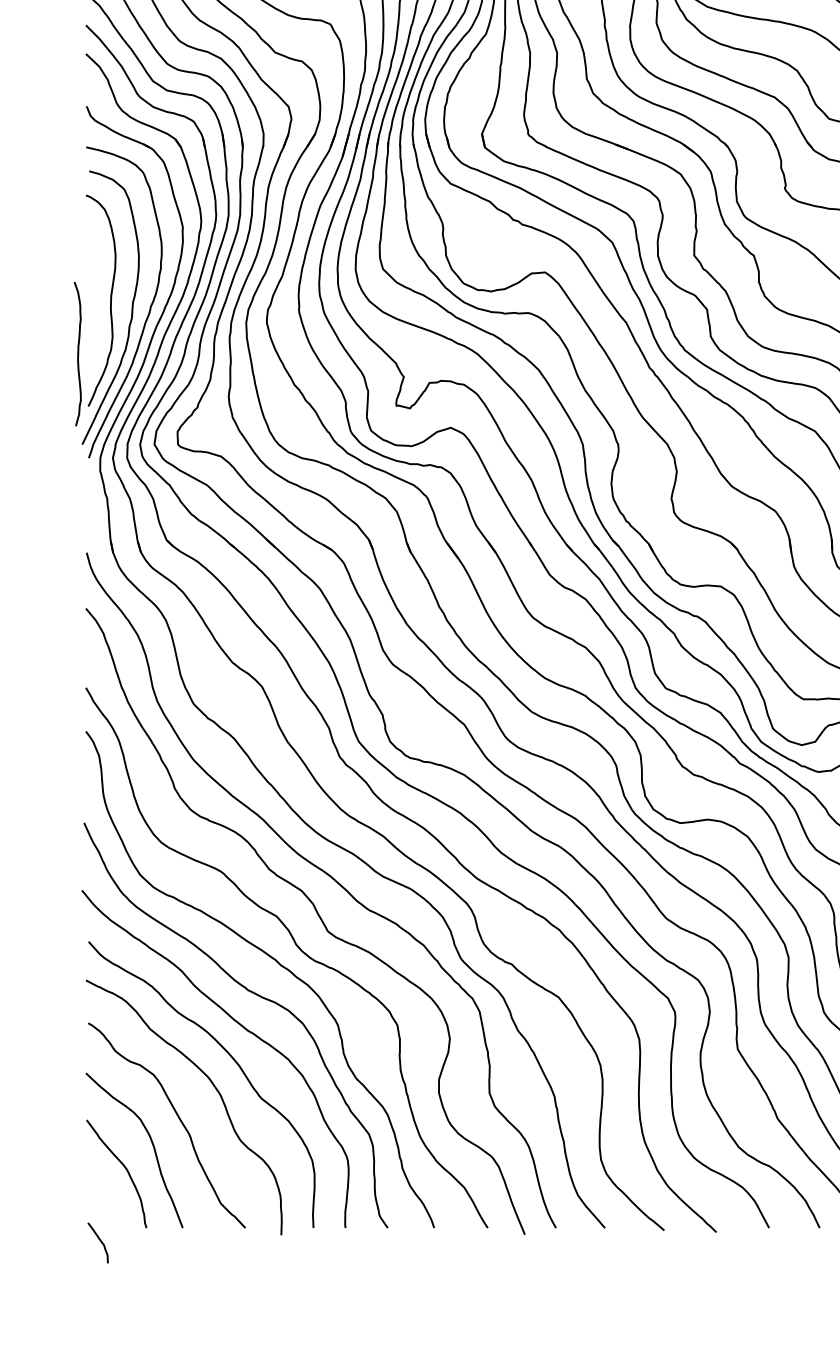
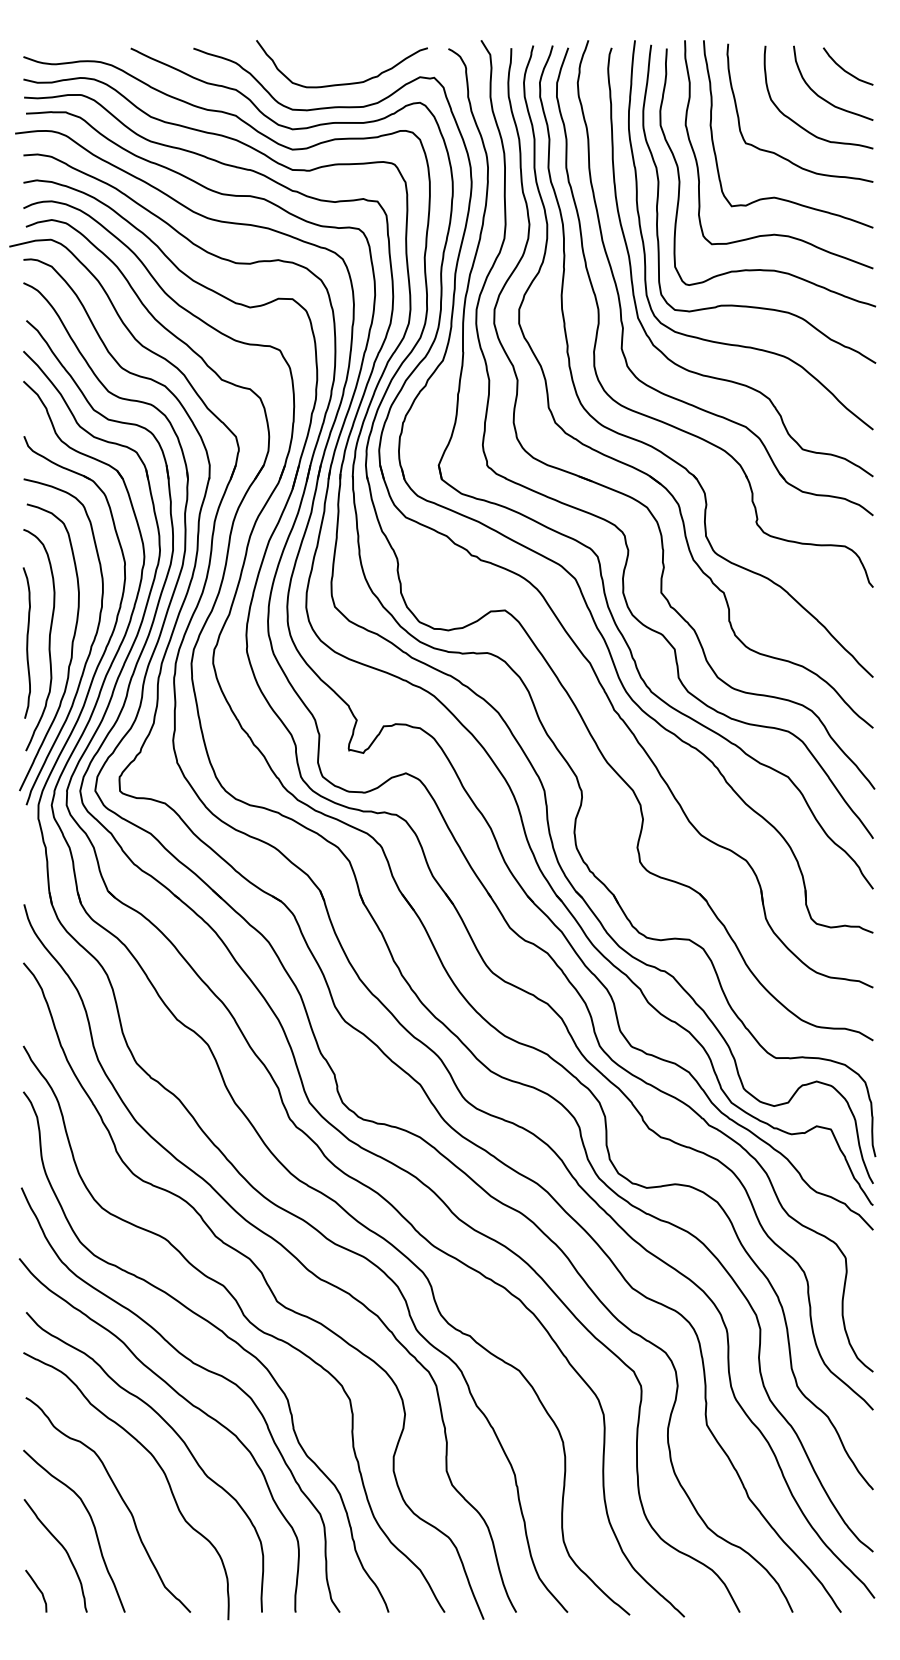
curve: (77, 353) -> (26, 642), moved
curve: (100, 1242) -> (38, 1590), moved

